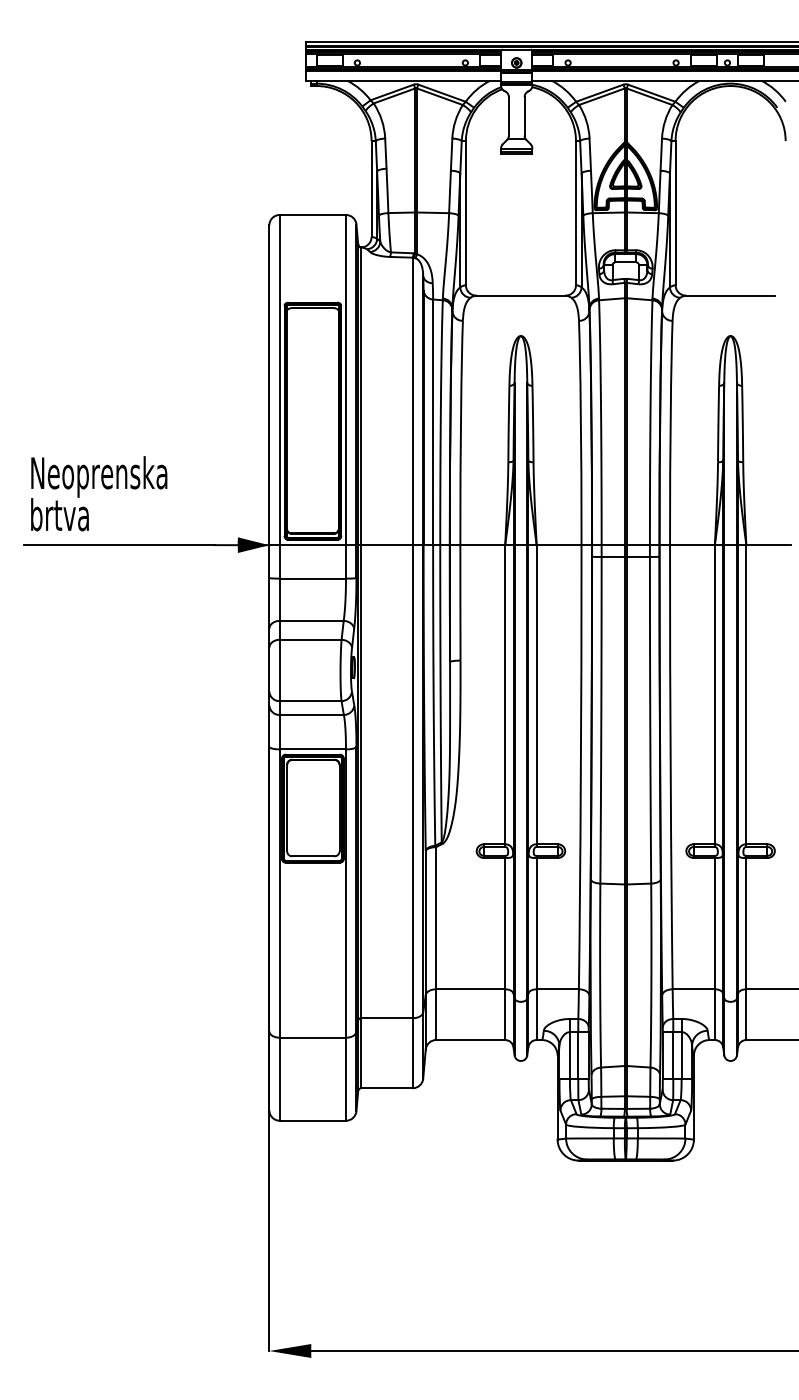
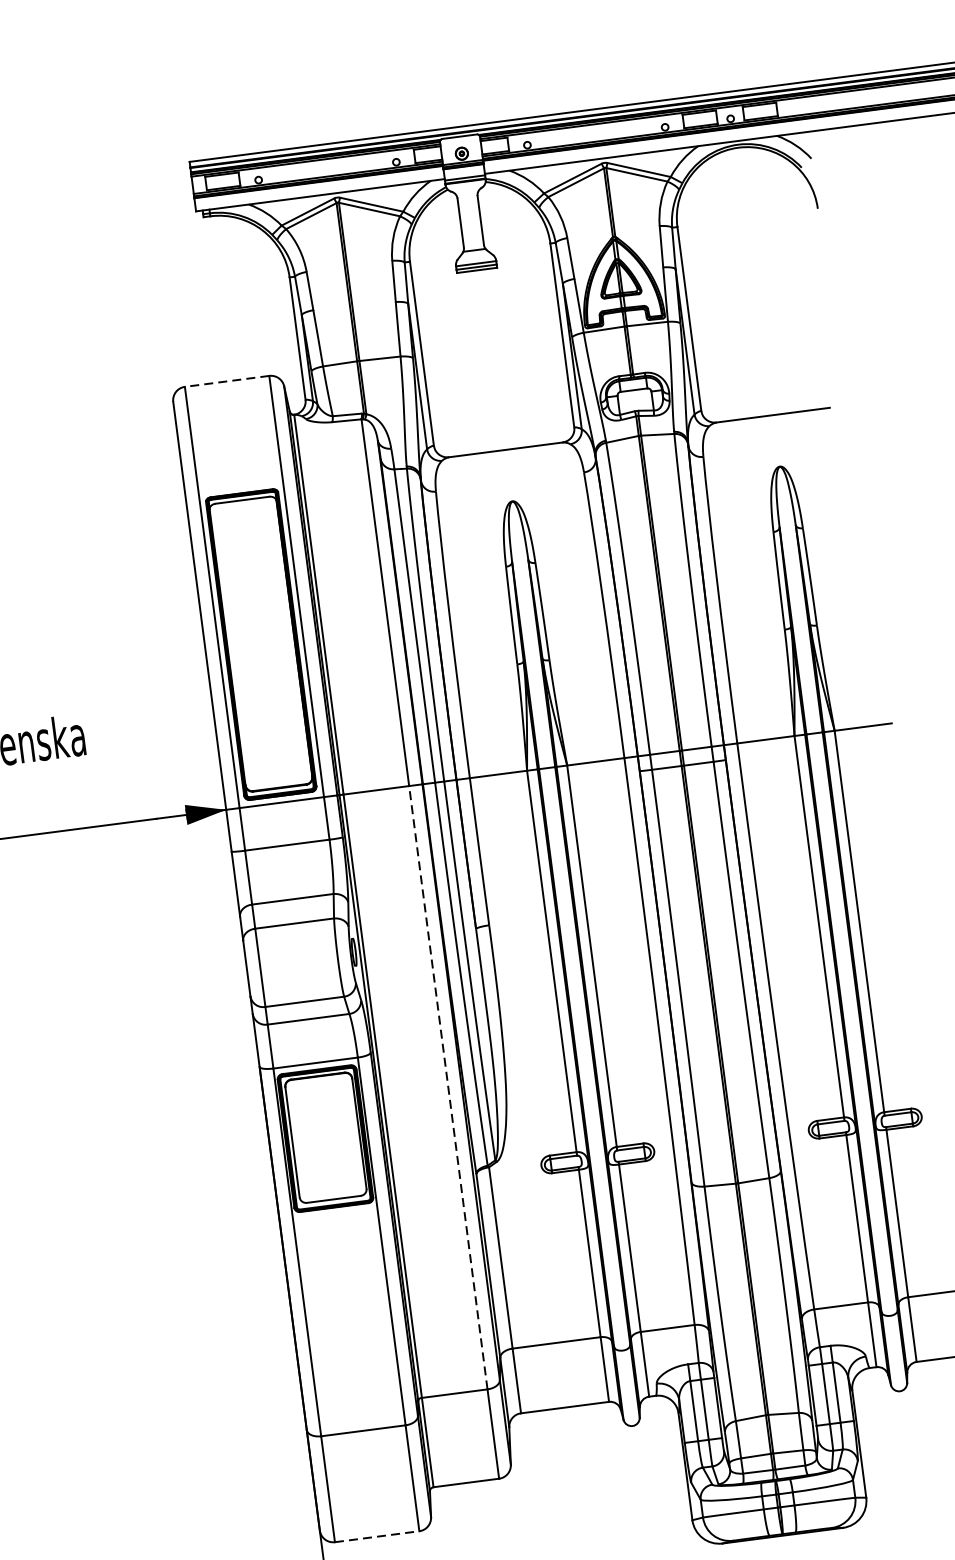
line: (312, 214) -> (226, 380), solid -> dashed
line: (412, 781) -> (447, 1087), solid -> dashed
line: (313, 1120) -> (377, 1536), solid -> dashed

